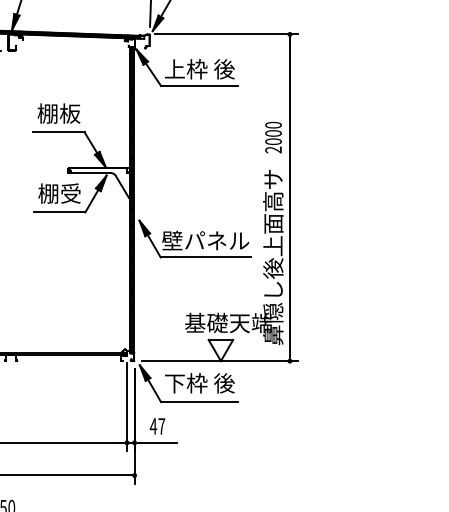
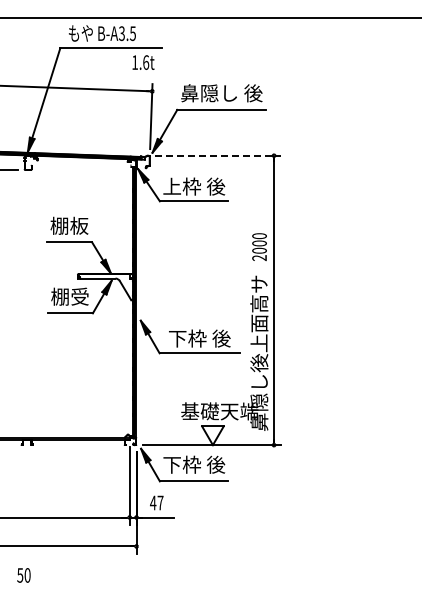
line: (227, 34) -> (218, 155), solid -> dashed
text: (204, 240) -> (198, 338), 壁パネル -> 下枠 後

